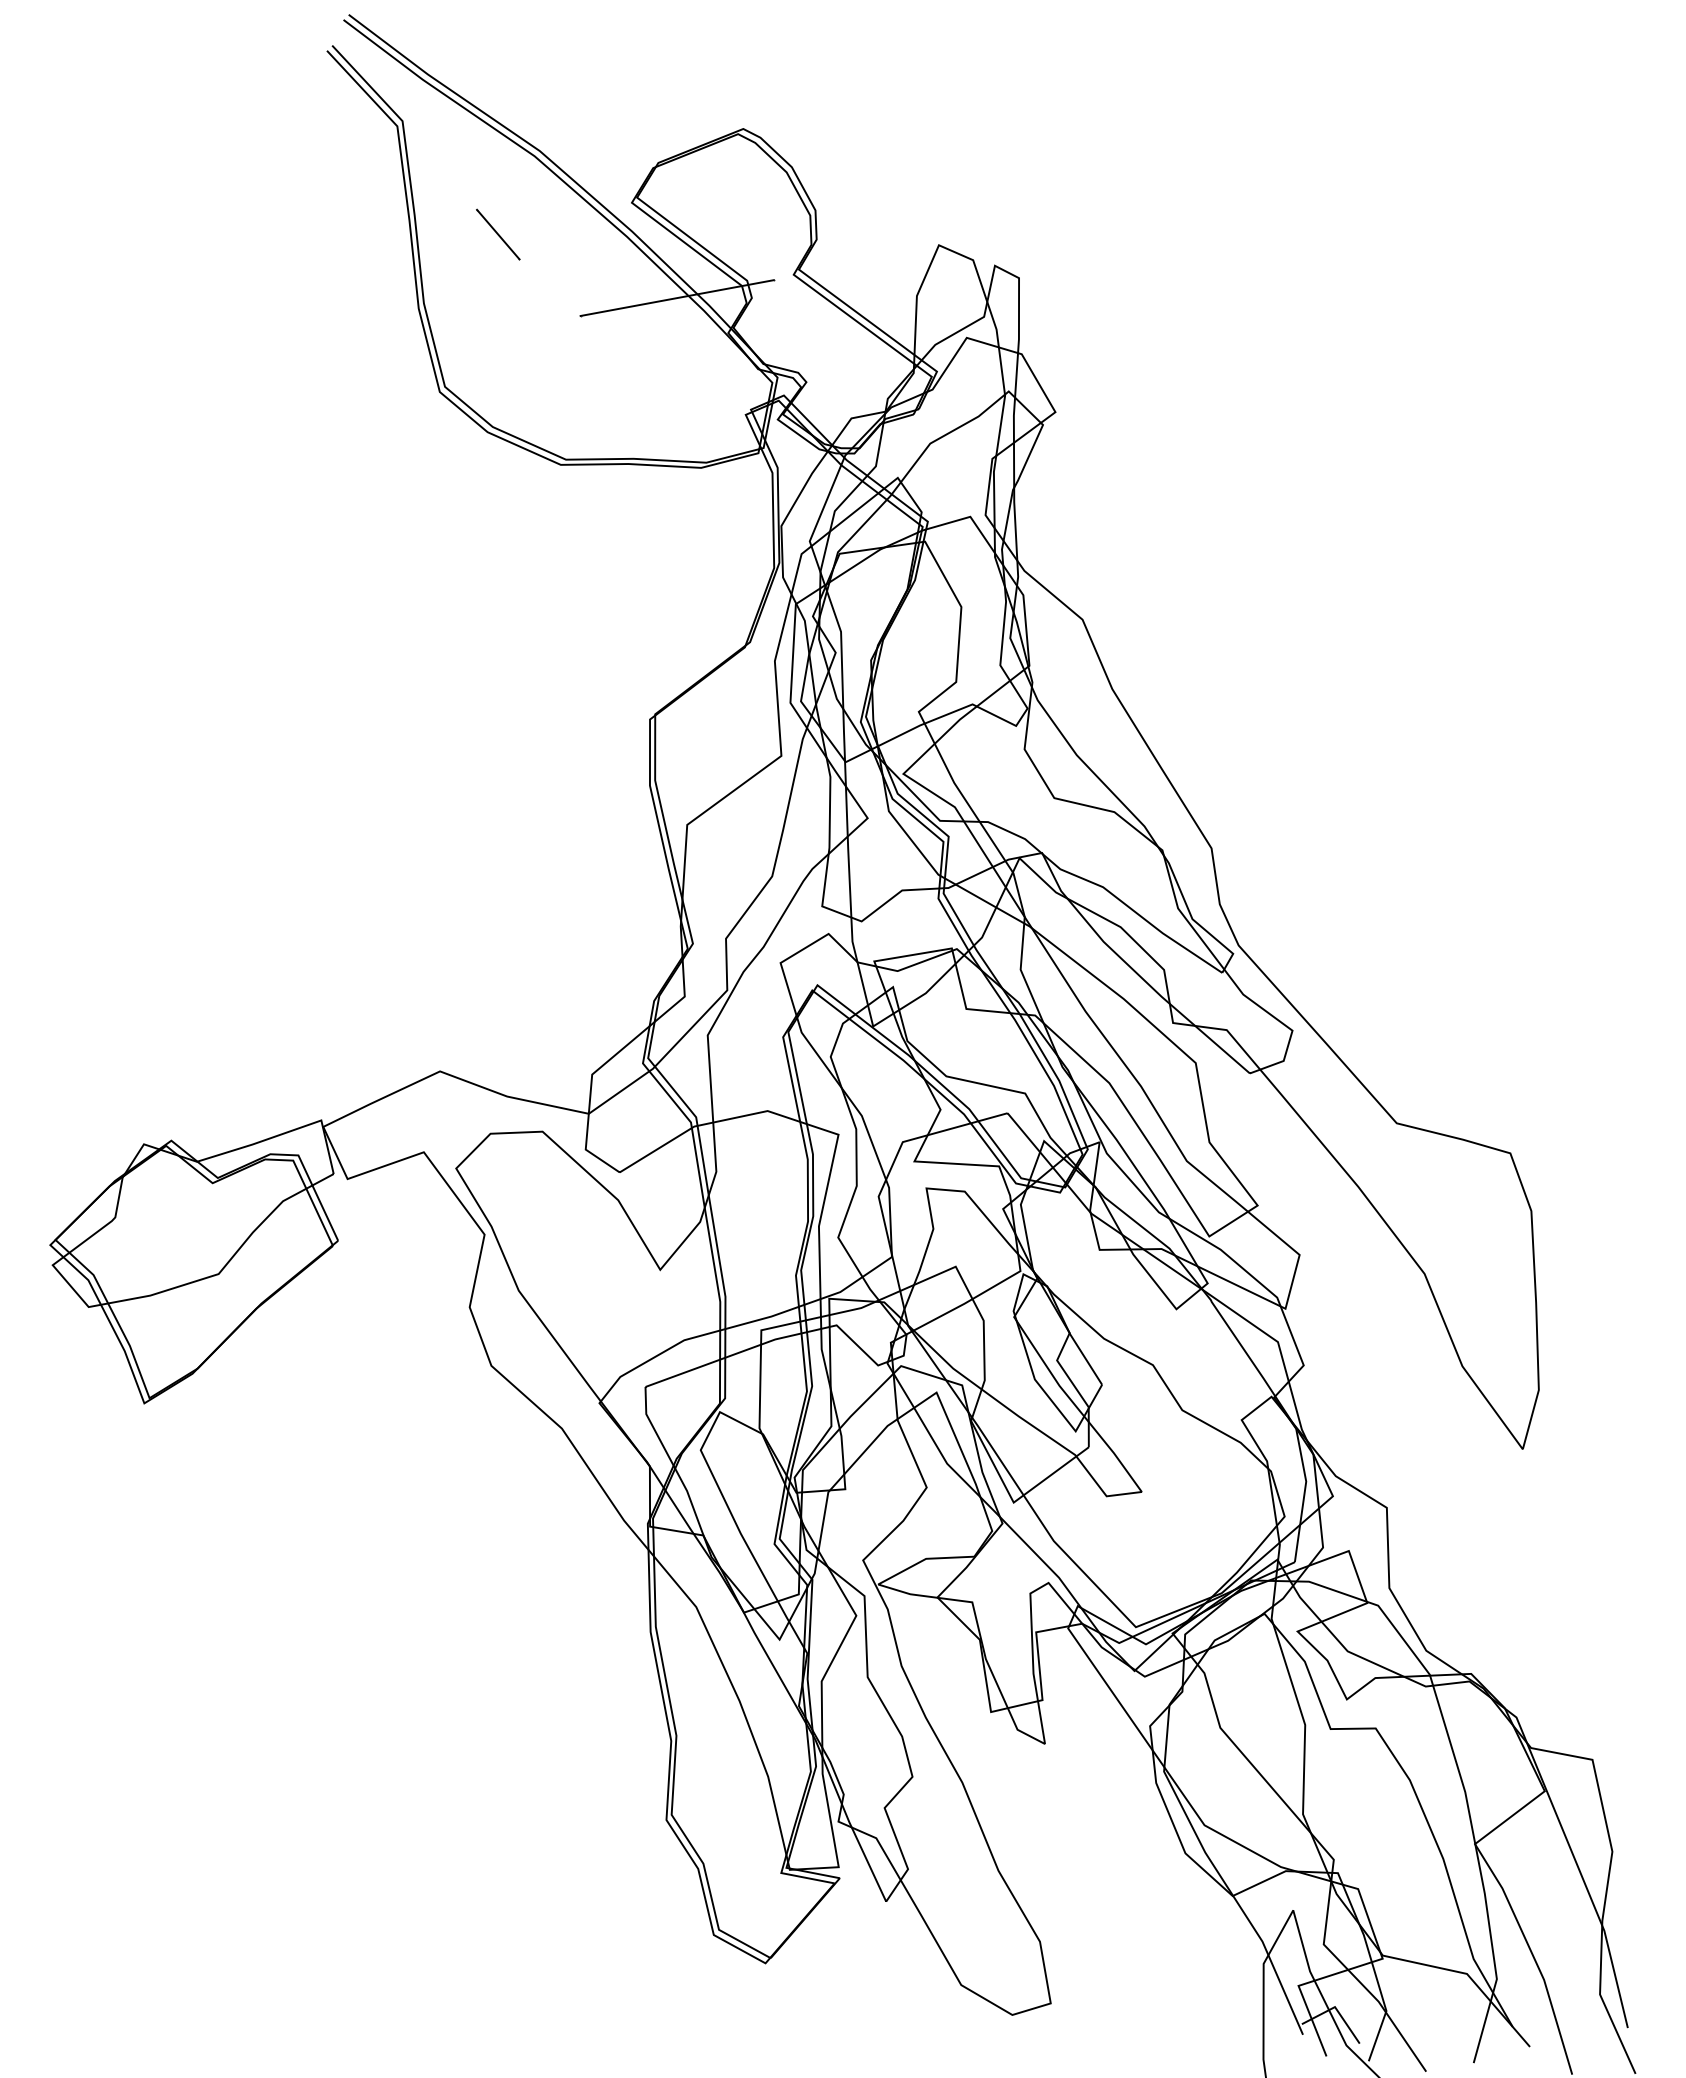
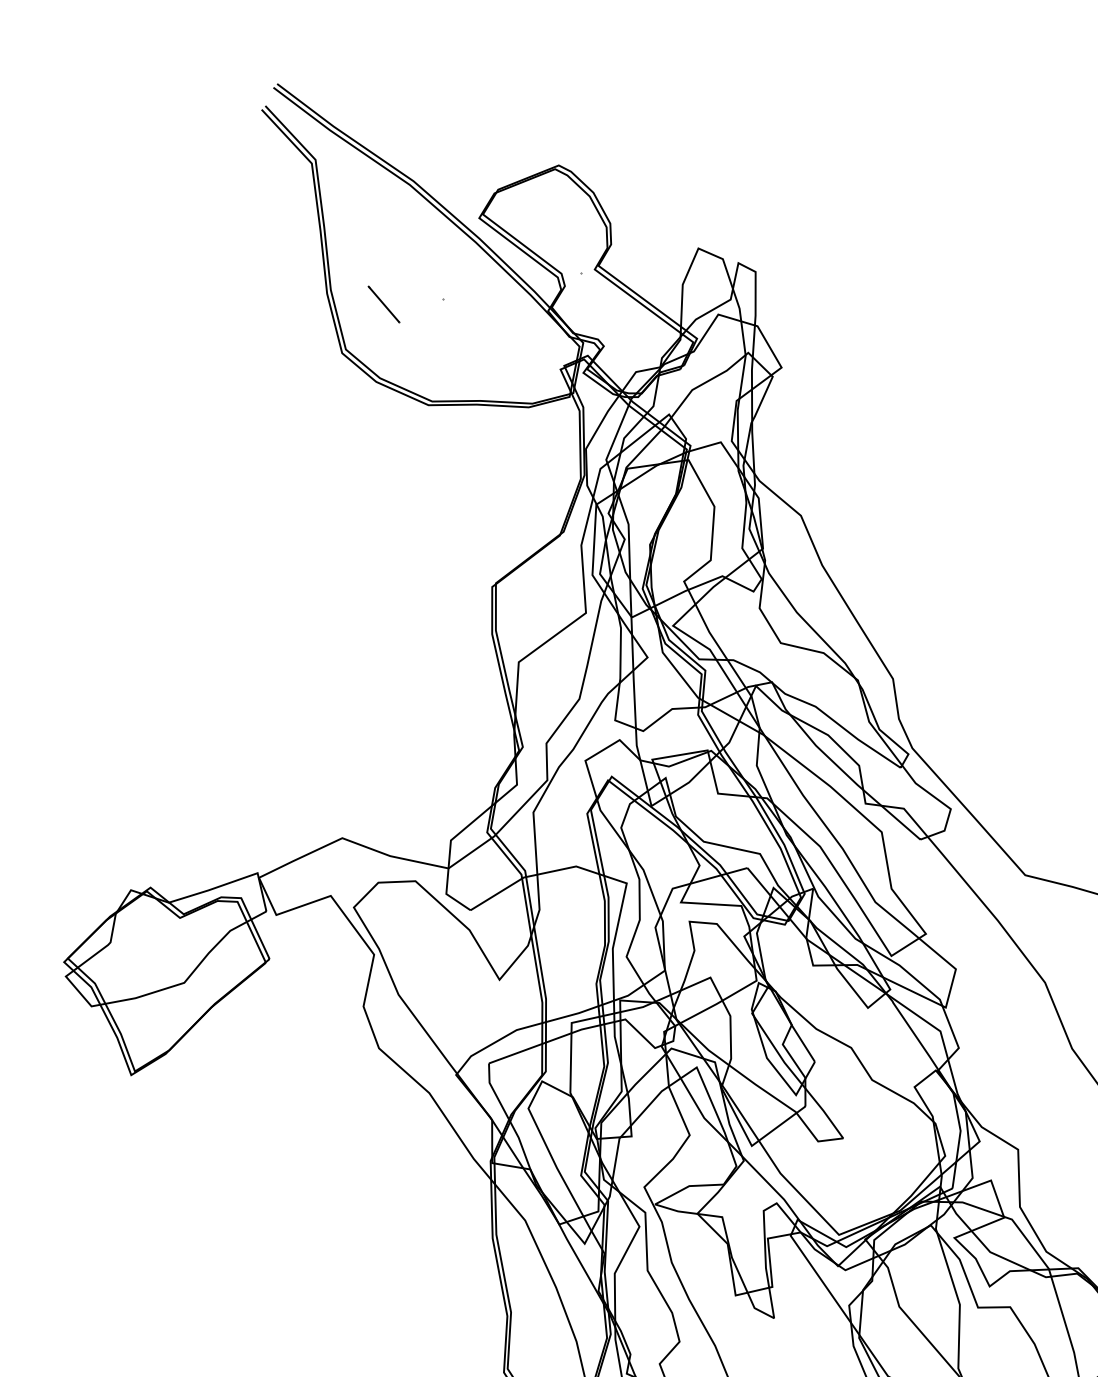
line: (498, 234) -> (384, 304), moved
line: (676, 297) -> (511, 285), removed

